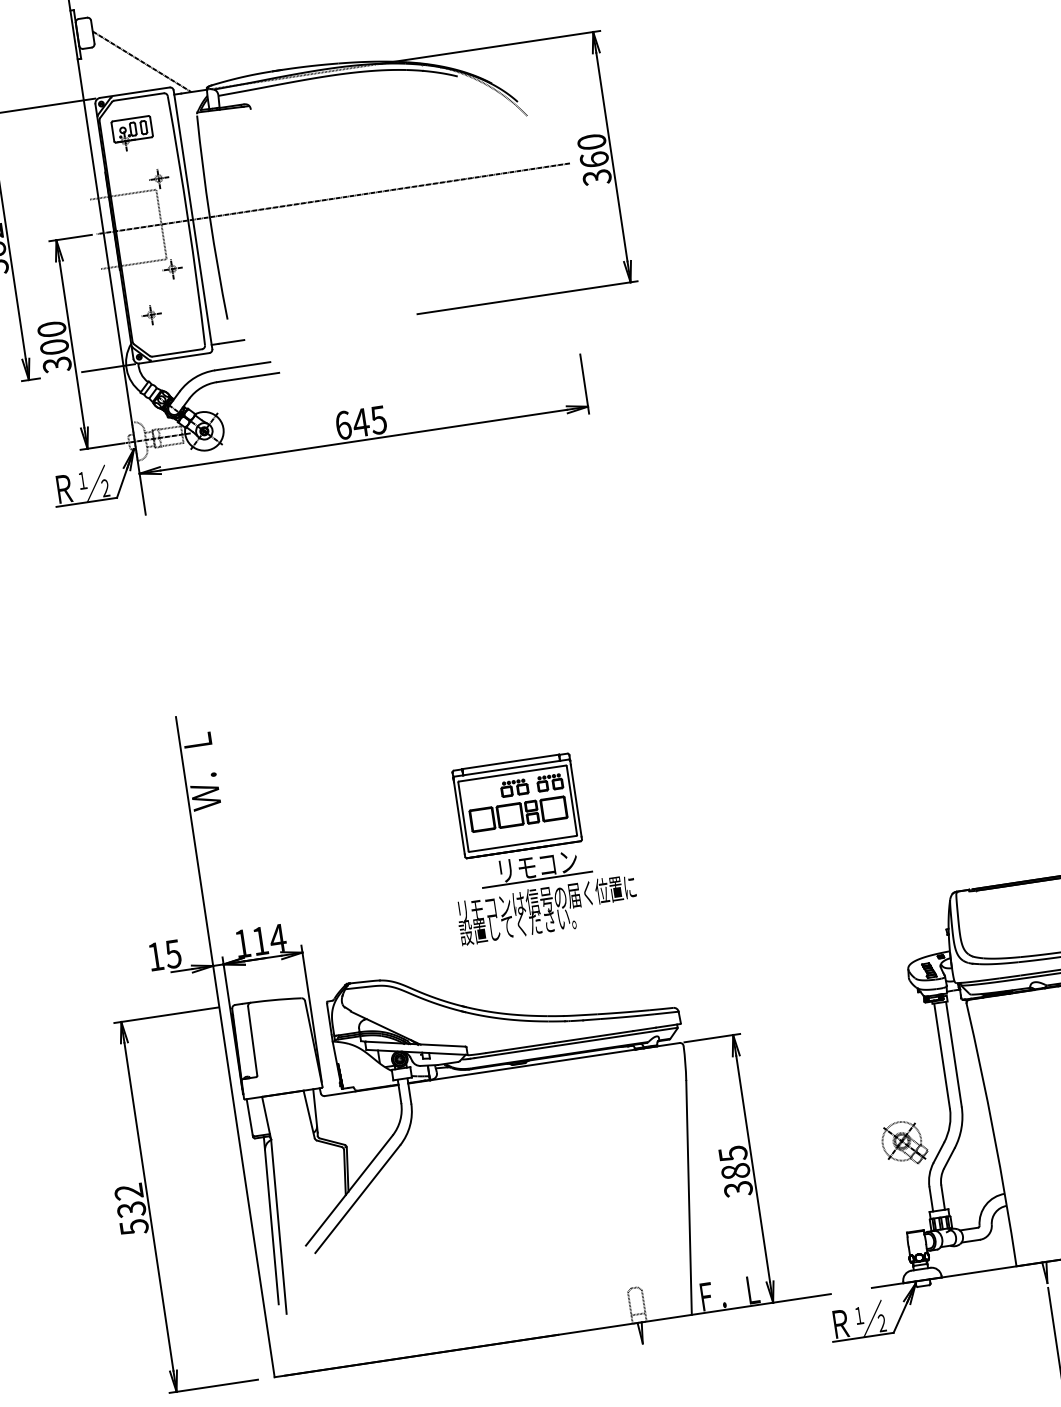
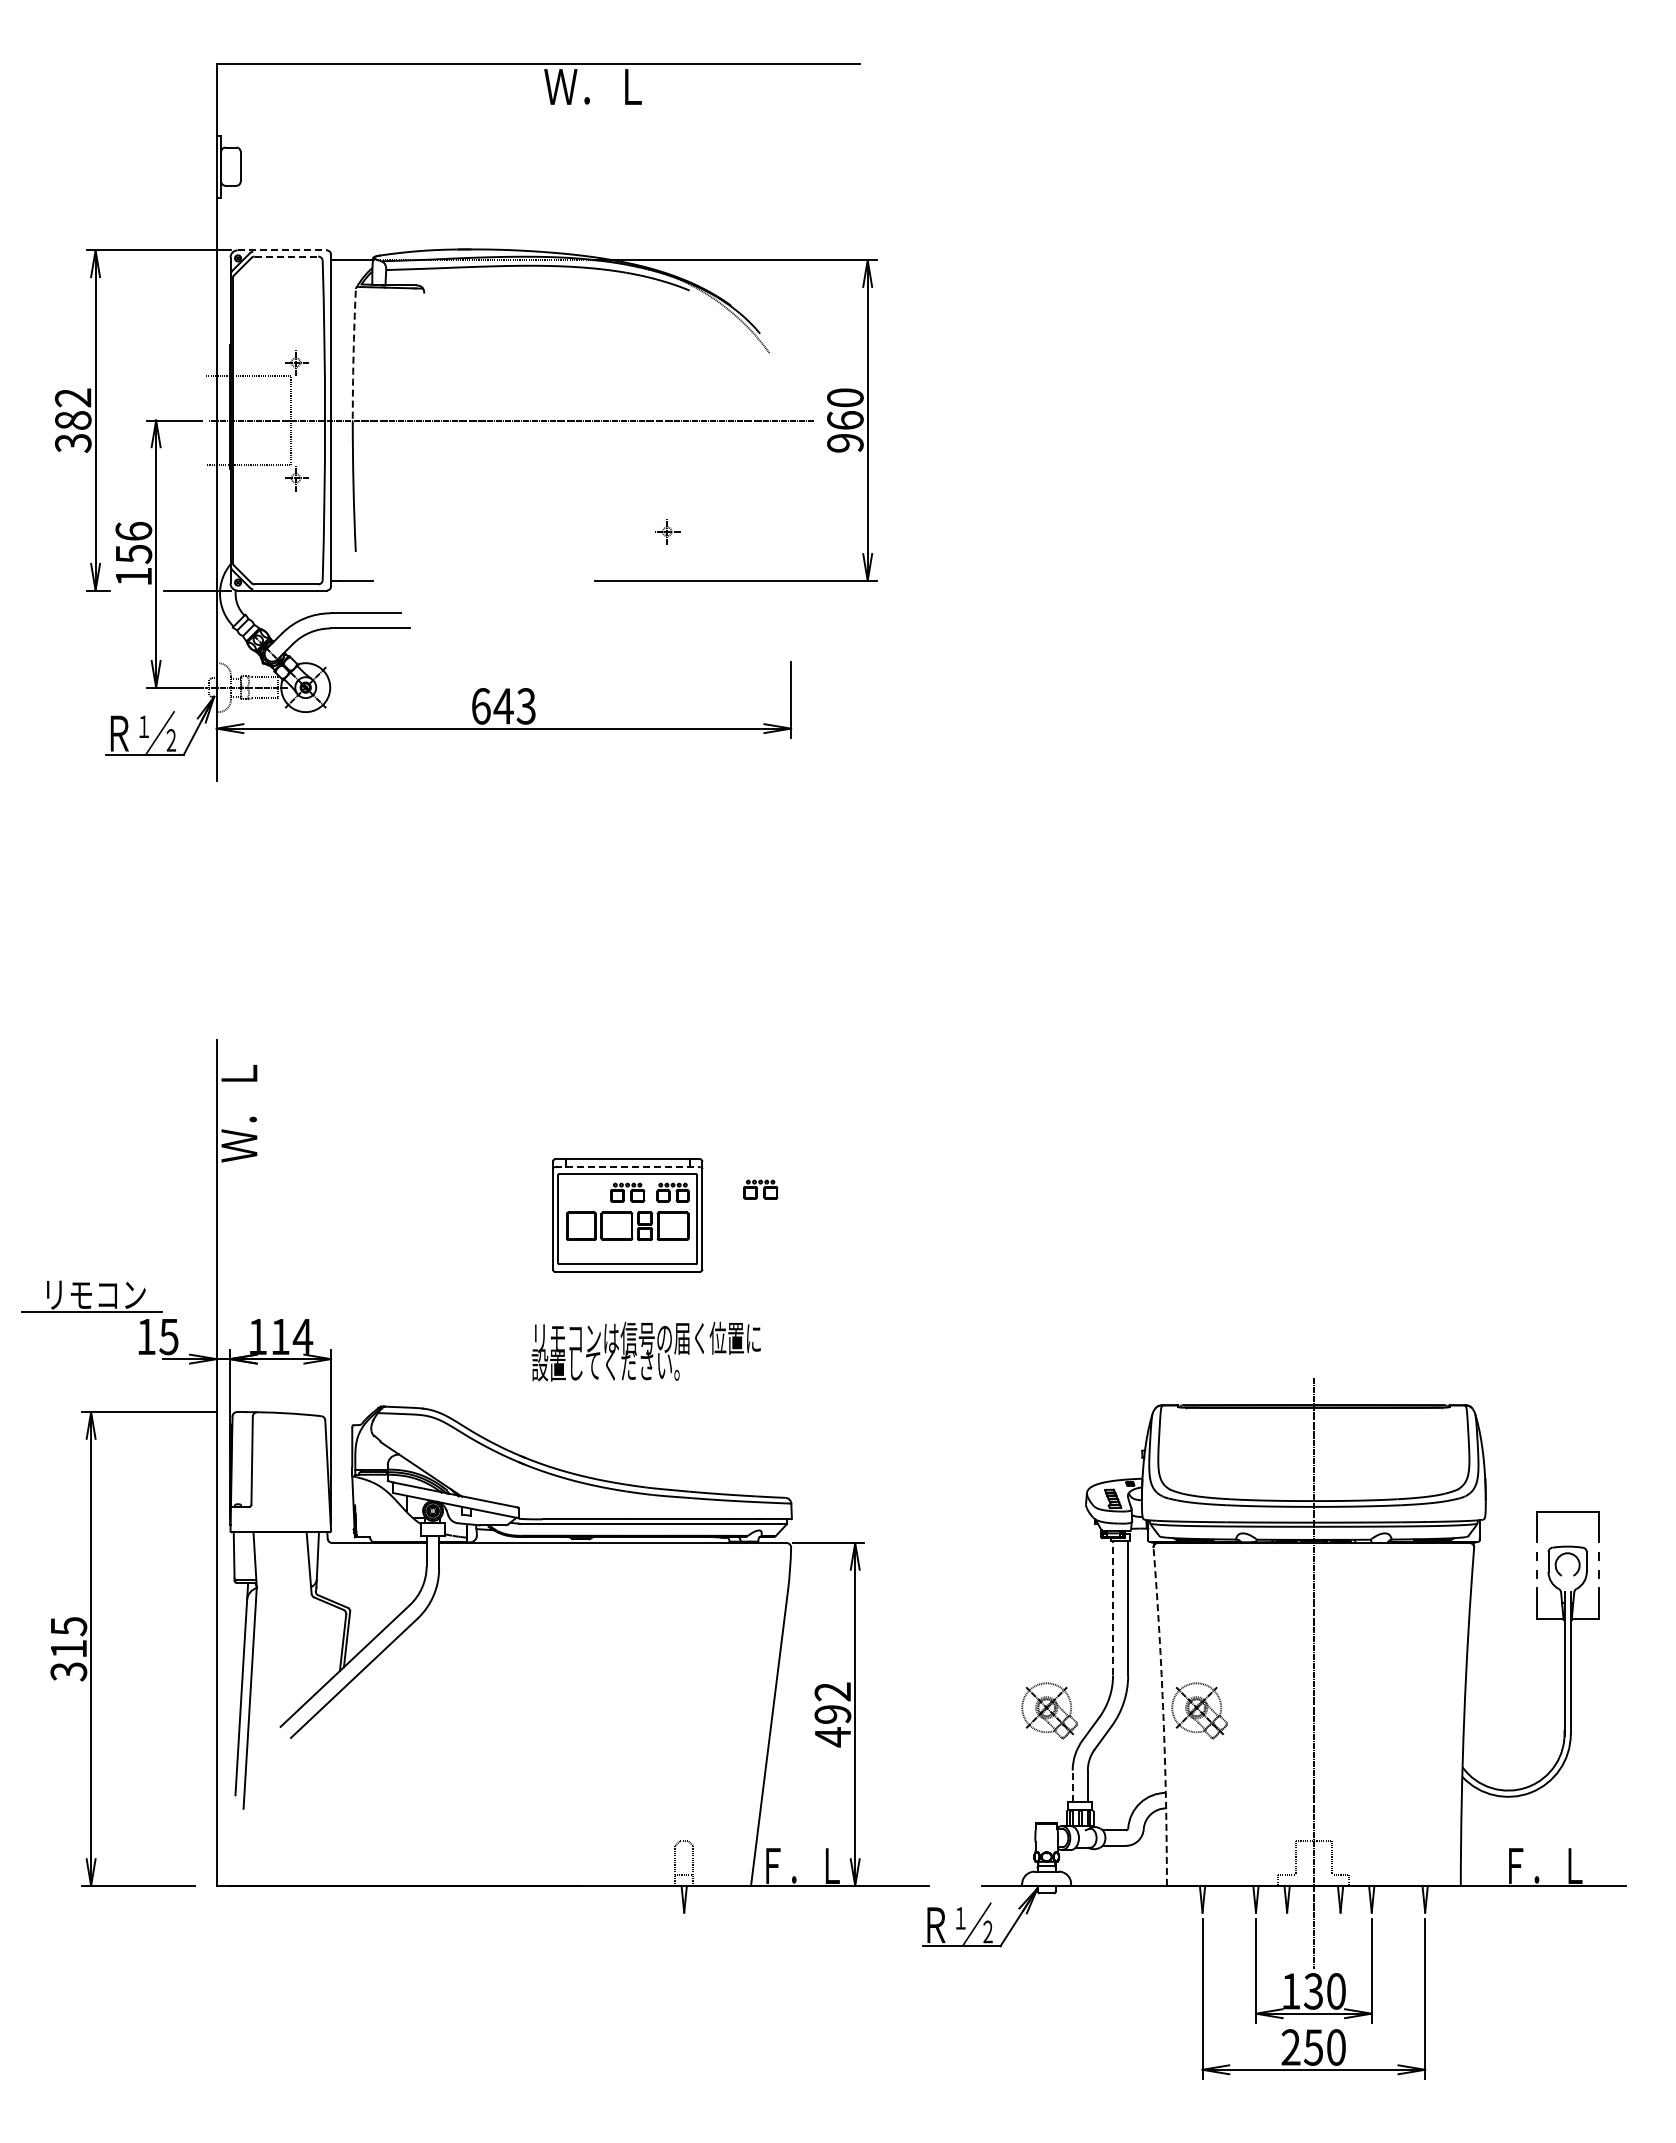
line: (141, 61) -> (296, 212), removed
line: (135, 92) -> (282, 250), solid -> dashed
line: (139, 96) -> (286, 256), solid -> dashed
part: (132, 133) -> (271, 301), removed
arc: (202, 167) -> (353, 356), solid -> dashed
text: (597, 177) -> (845, 443), 360 -> 960
part: (151, 314) -> (667, 531), moved
text: (54, 346) -> (133, 553), 300 -> 156
text: (378, 419) -> (525, 705), 645 -> 643
line: (511, 768) -> (627, 1167), solid -> dashed
part: (617, 770) -> (760, 1189), added
part: (535, 867) -> (91, 1296), moved
line: (942, 1056) -> (1113, 1608), solid -> dashed
part: (1021, 1125) -> (1199, 1710), added
arc: (994, 1134) -> (1163, 1716), solid -> dashed
text: (735, 1171) -> (832, 1714), 385 -> 492
line: (931, 1199) -> (1072, 1786), solid -> dashed
text: (131, 1209) -> (68, 1649), 532 -> 315

